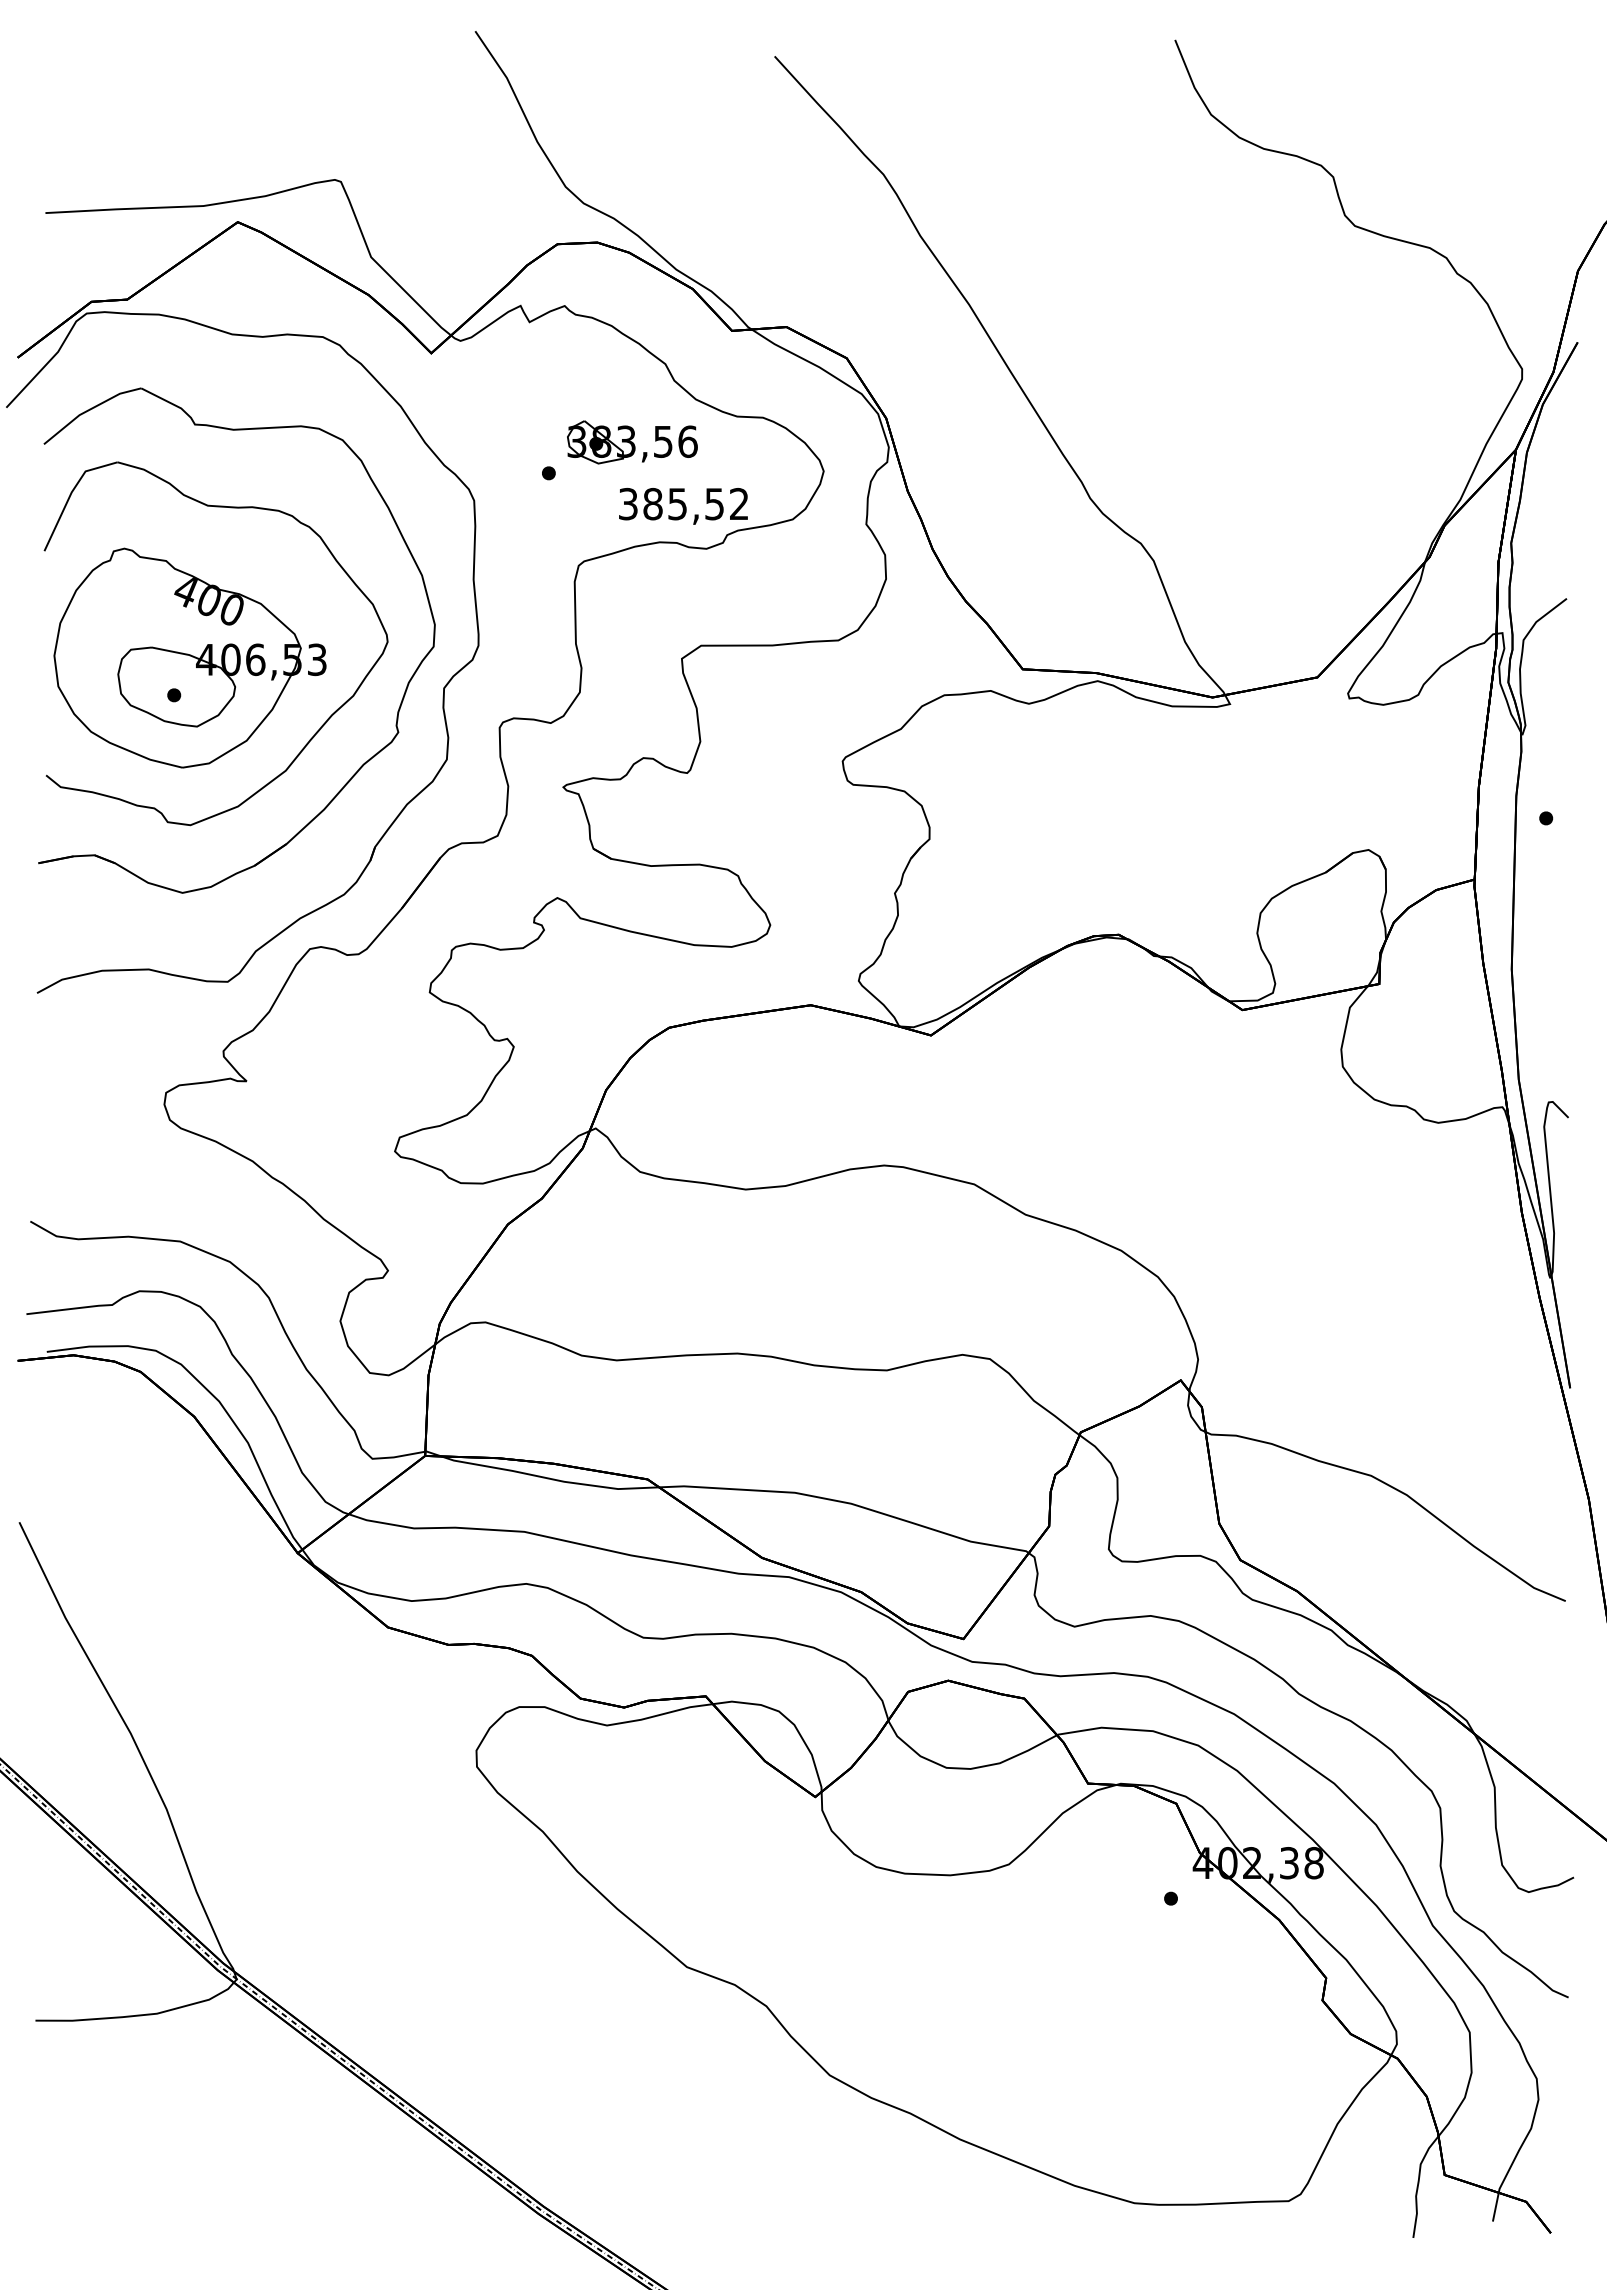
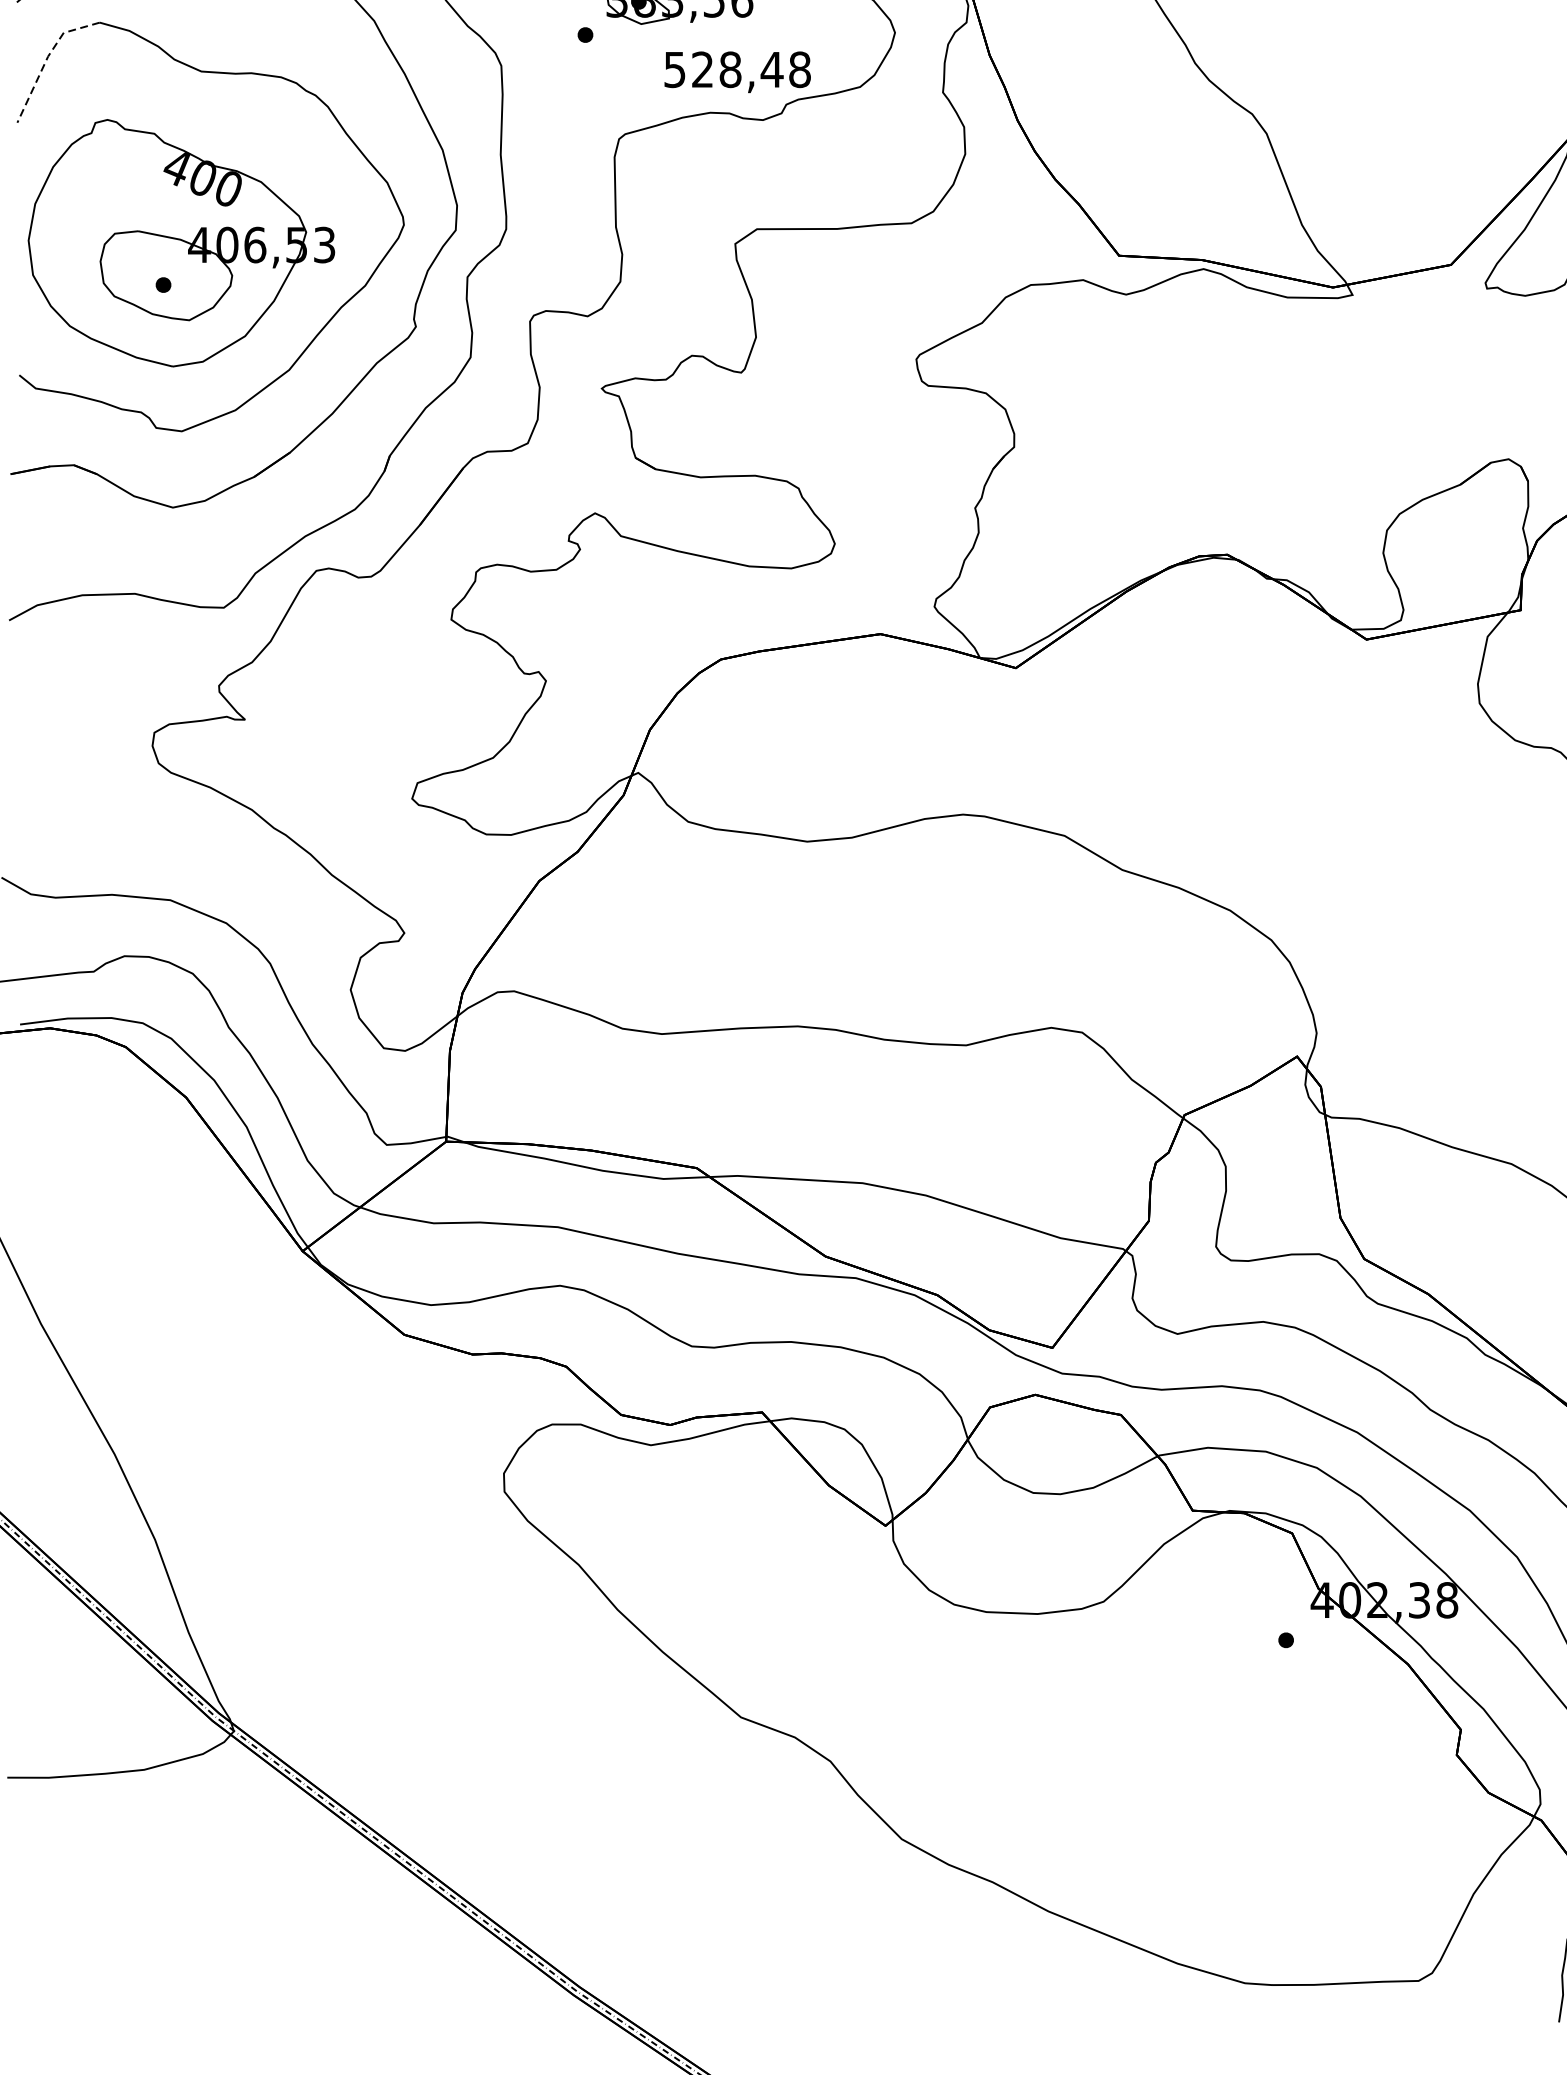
line: (70, 494) -> (46, 58), solid -> dashed
text: (684, 503) -> (738, 69), 385,52 -> 528,48

